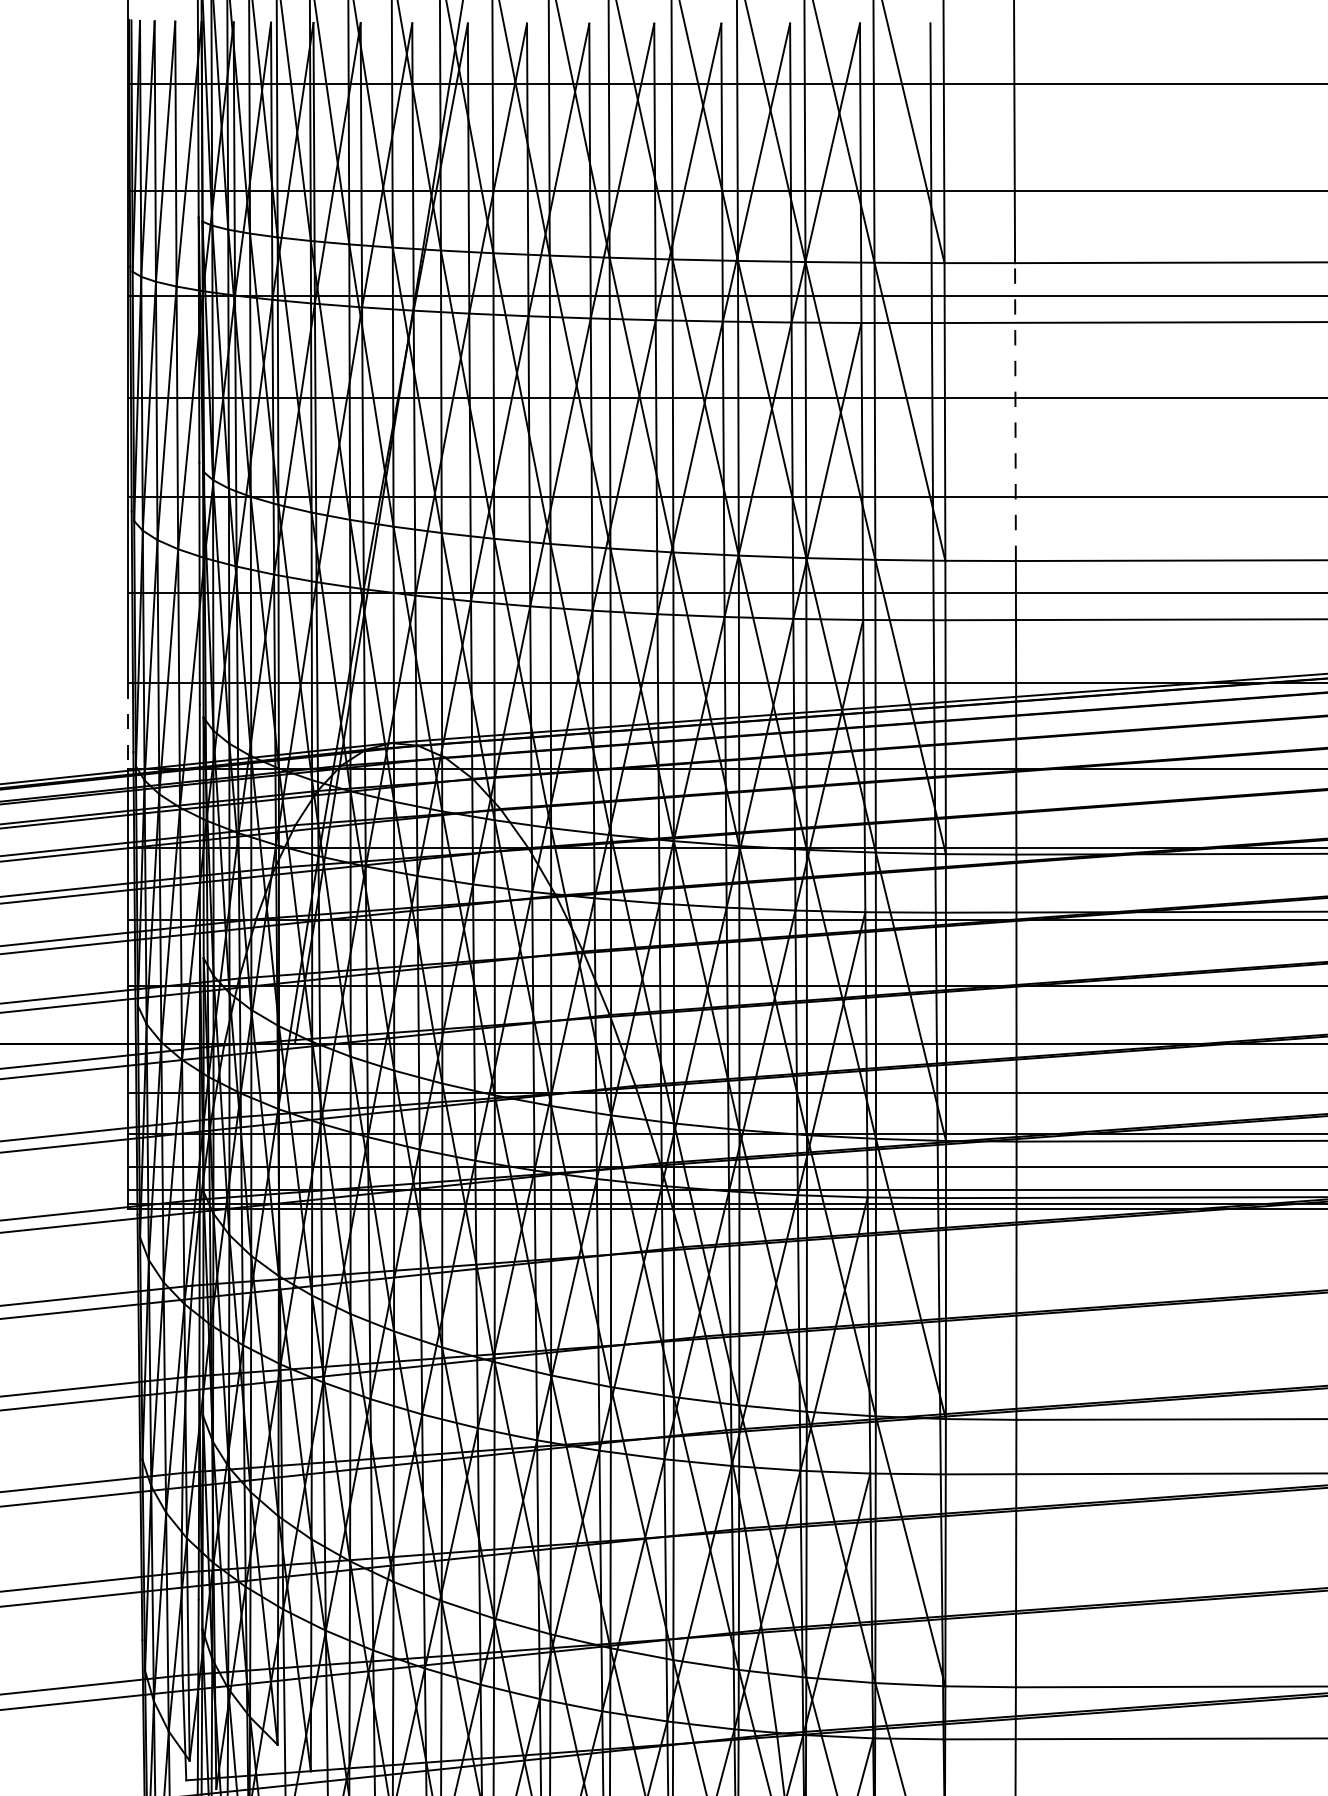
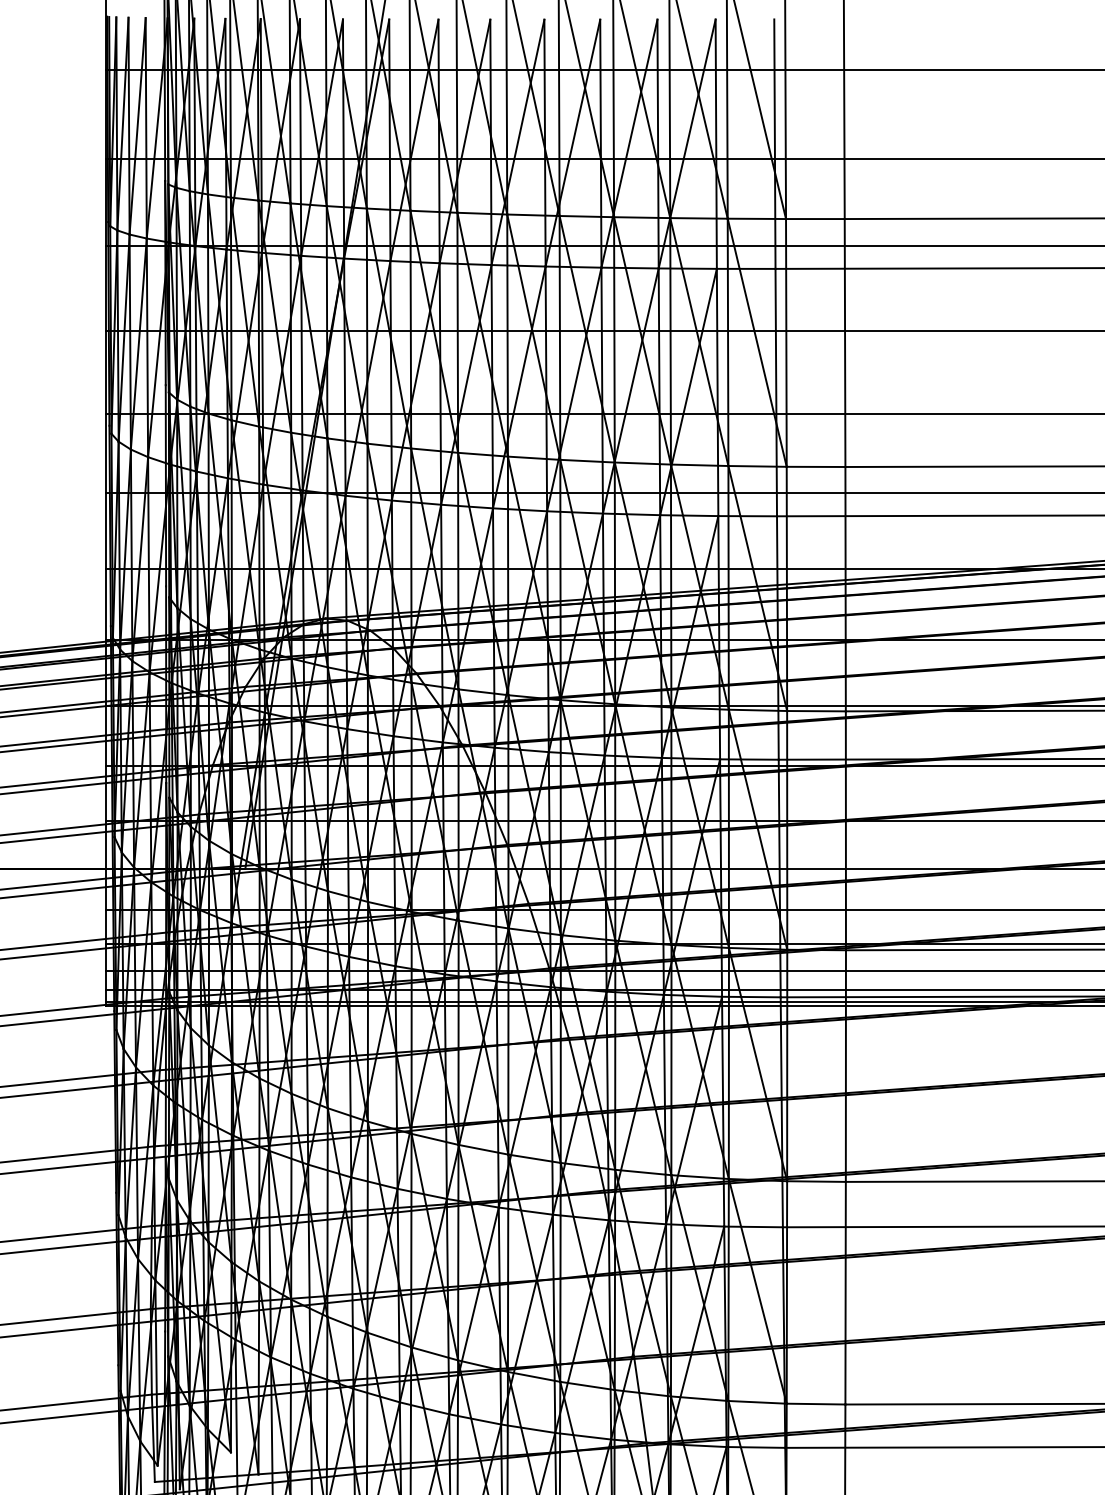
line: (1015, 412) -> (845, 343), dashed -> solid
line: (128, 725) -> (106, 603), dashed -> solid

